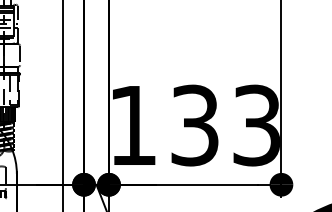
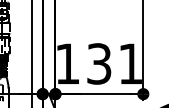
text: (256, 124) -> (130, 63), 133 -> 131

